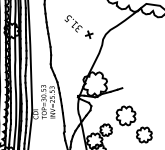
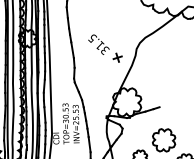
part: (78, 26) -> (104, 47), moved

